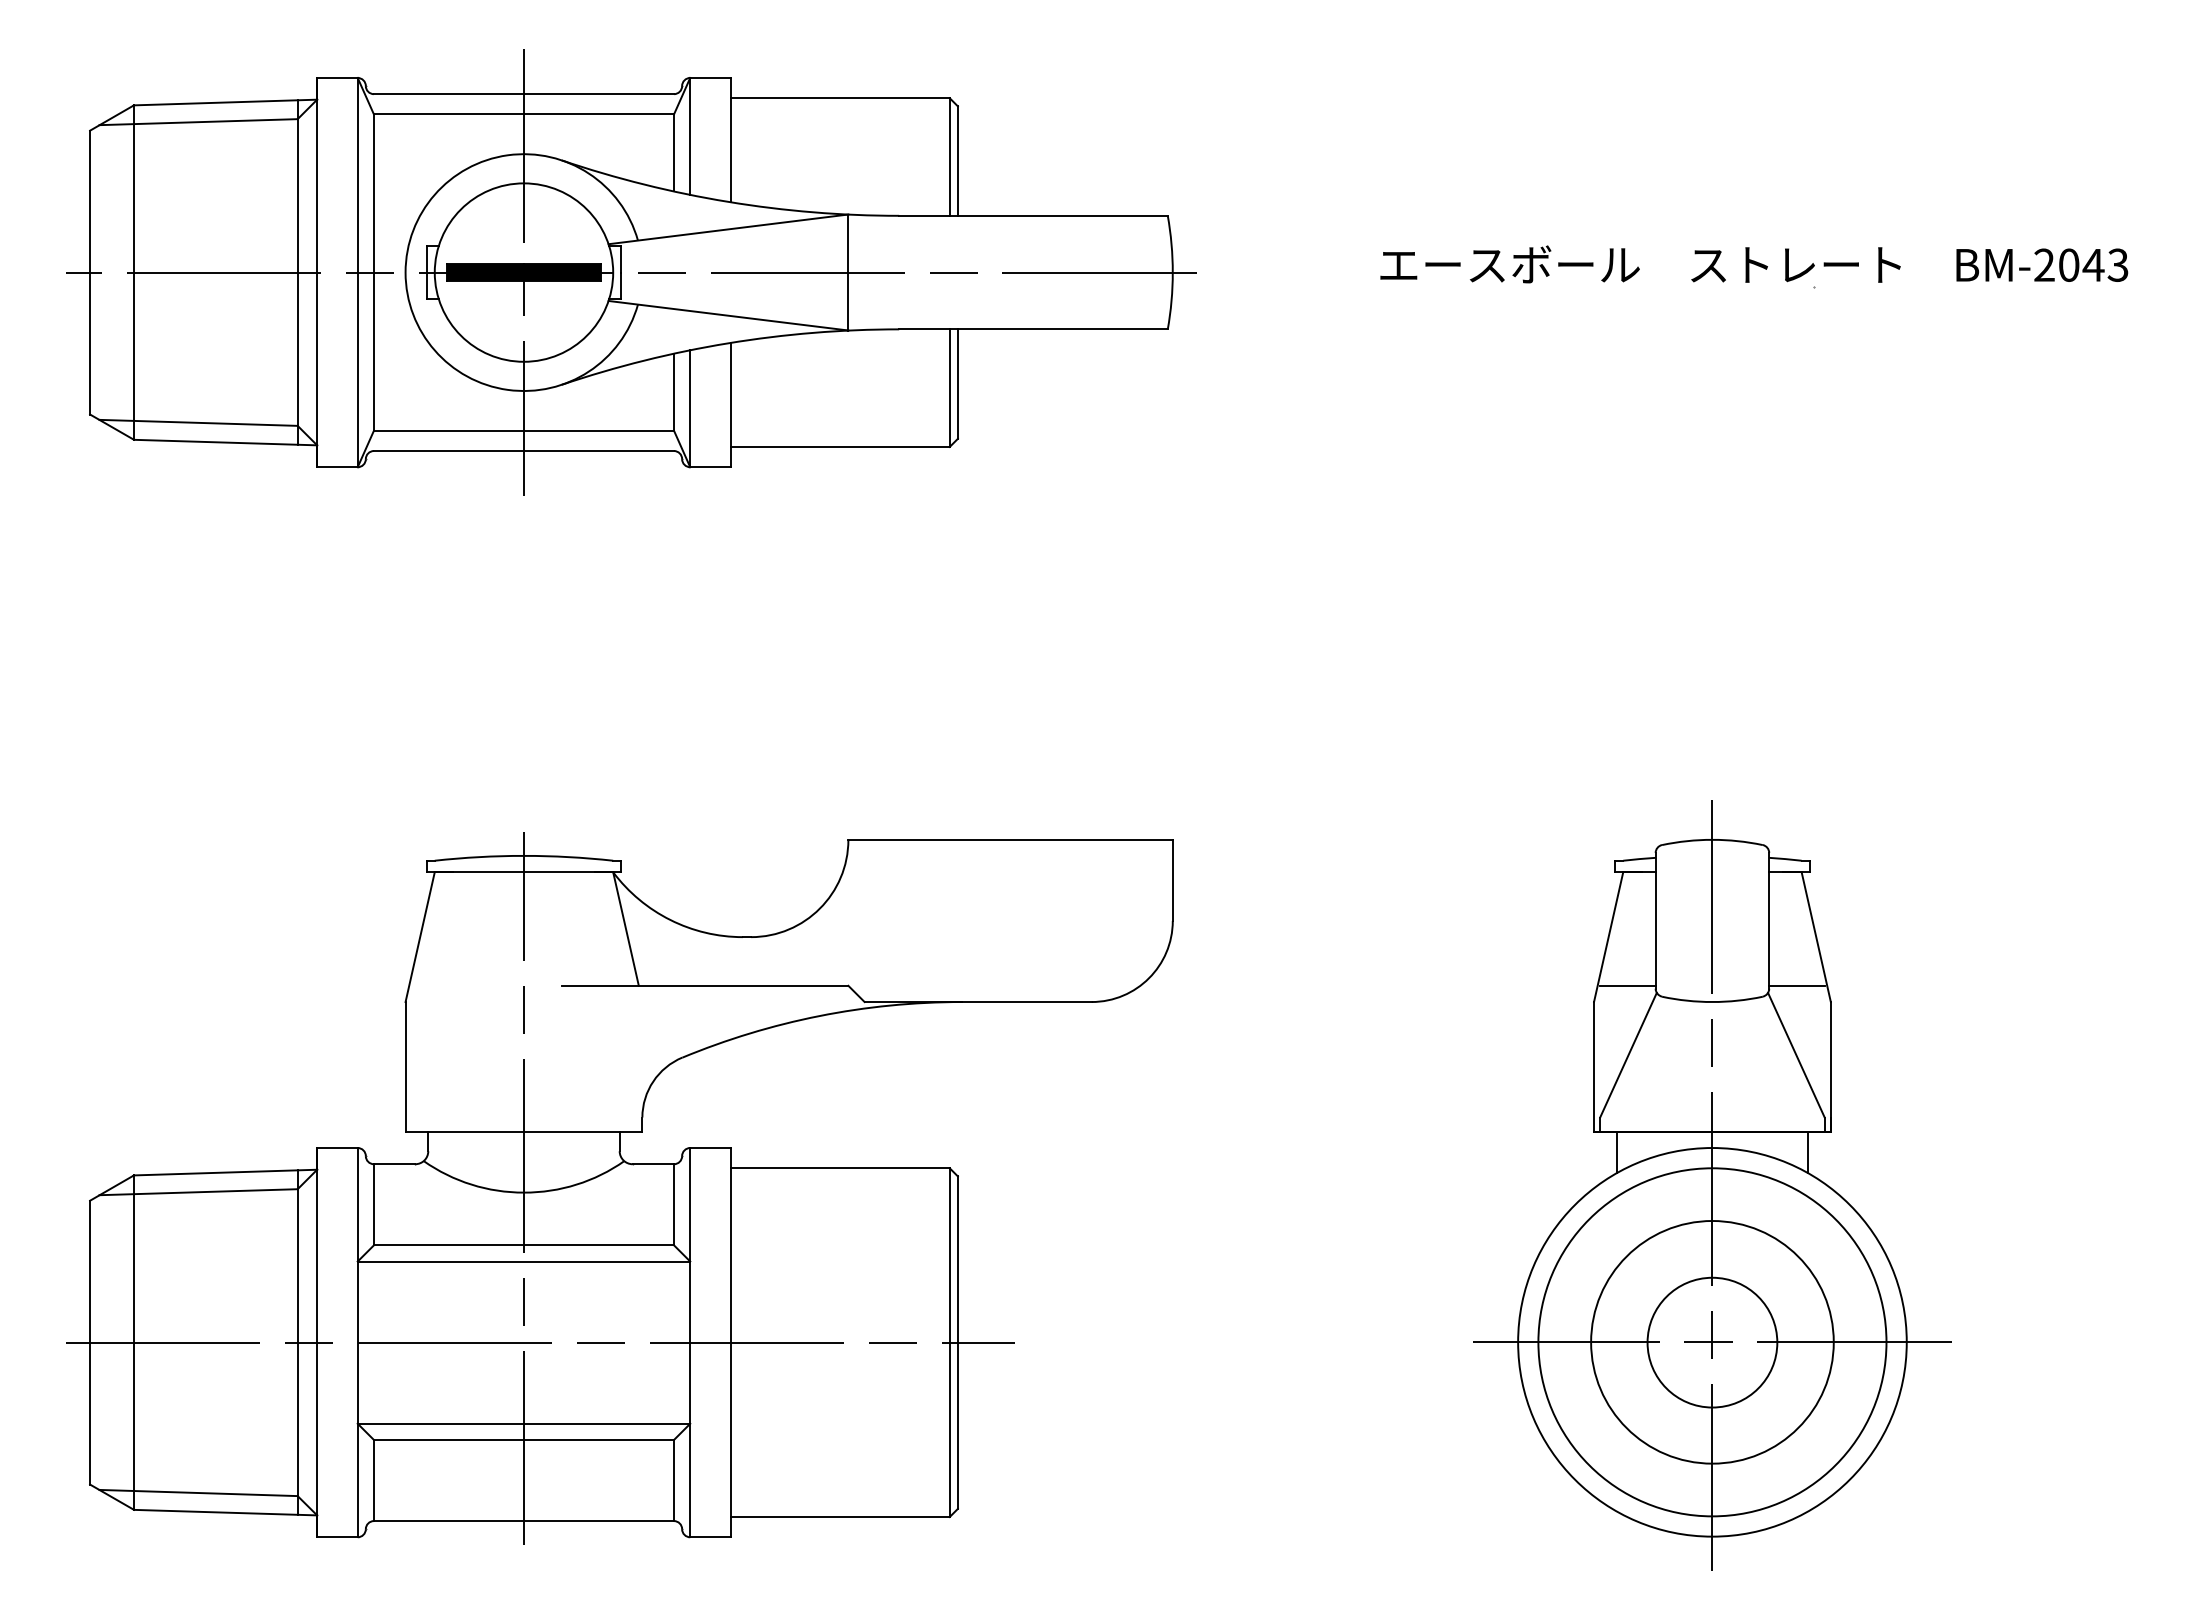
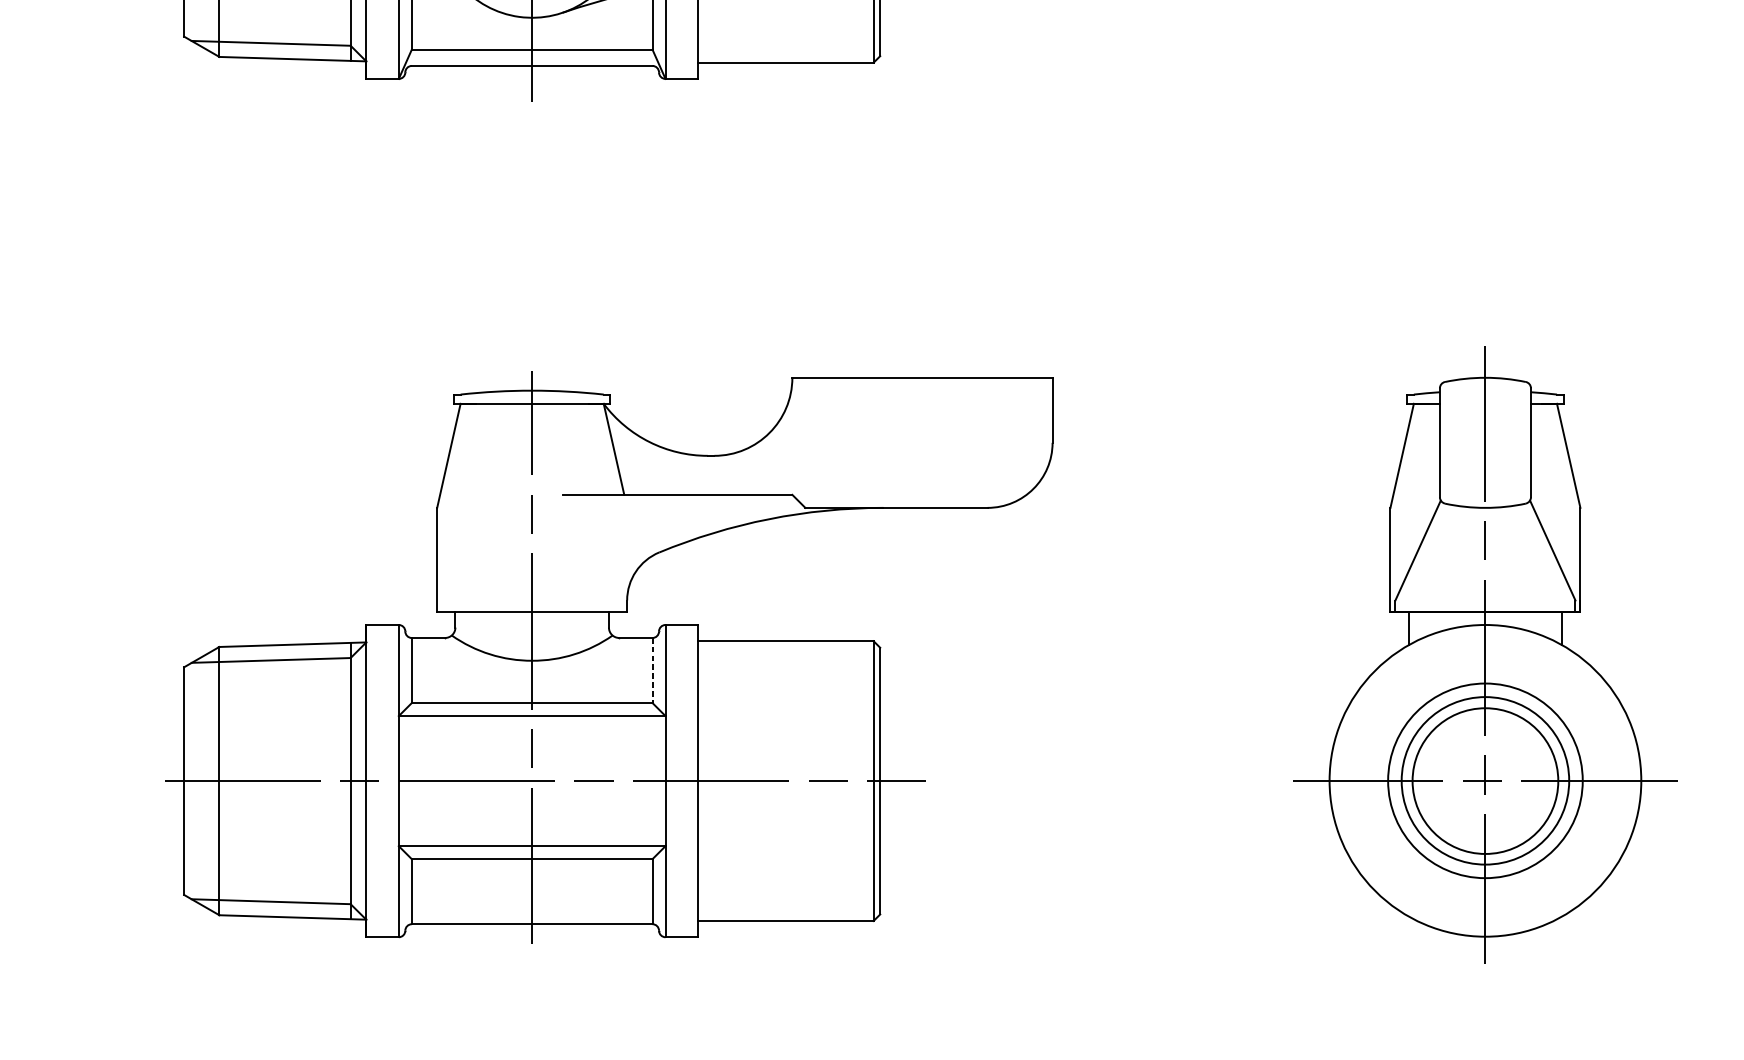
line: (1627, 985) -> (1417, 494), removed
line: (1796, 985) -> (1552, 494), removed
line: (674, 1204) -> (652, 670), solid -> dashed
circle: (1712, 1342) -> (1485, 780), size x0.6
circle: (1712, 1342) -> (1485, 780), size x1.4

